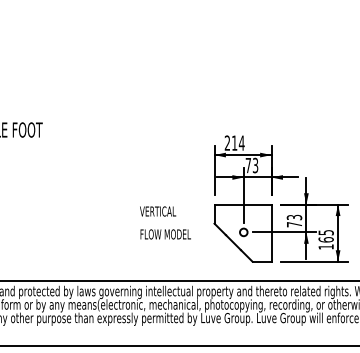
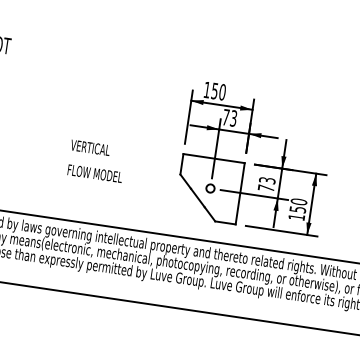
text: (234, 142) -> (214, 90), 214 -> 150
text: (165, 222) -> (96, 160), moved
text: (325, 235) -> (297, 204), 165 -> 150

